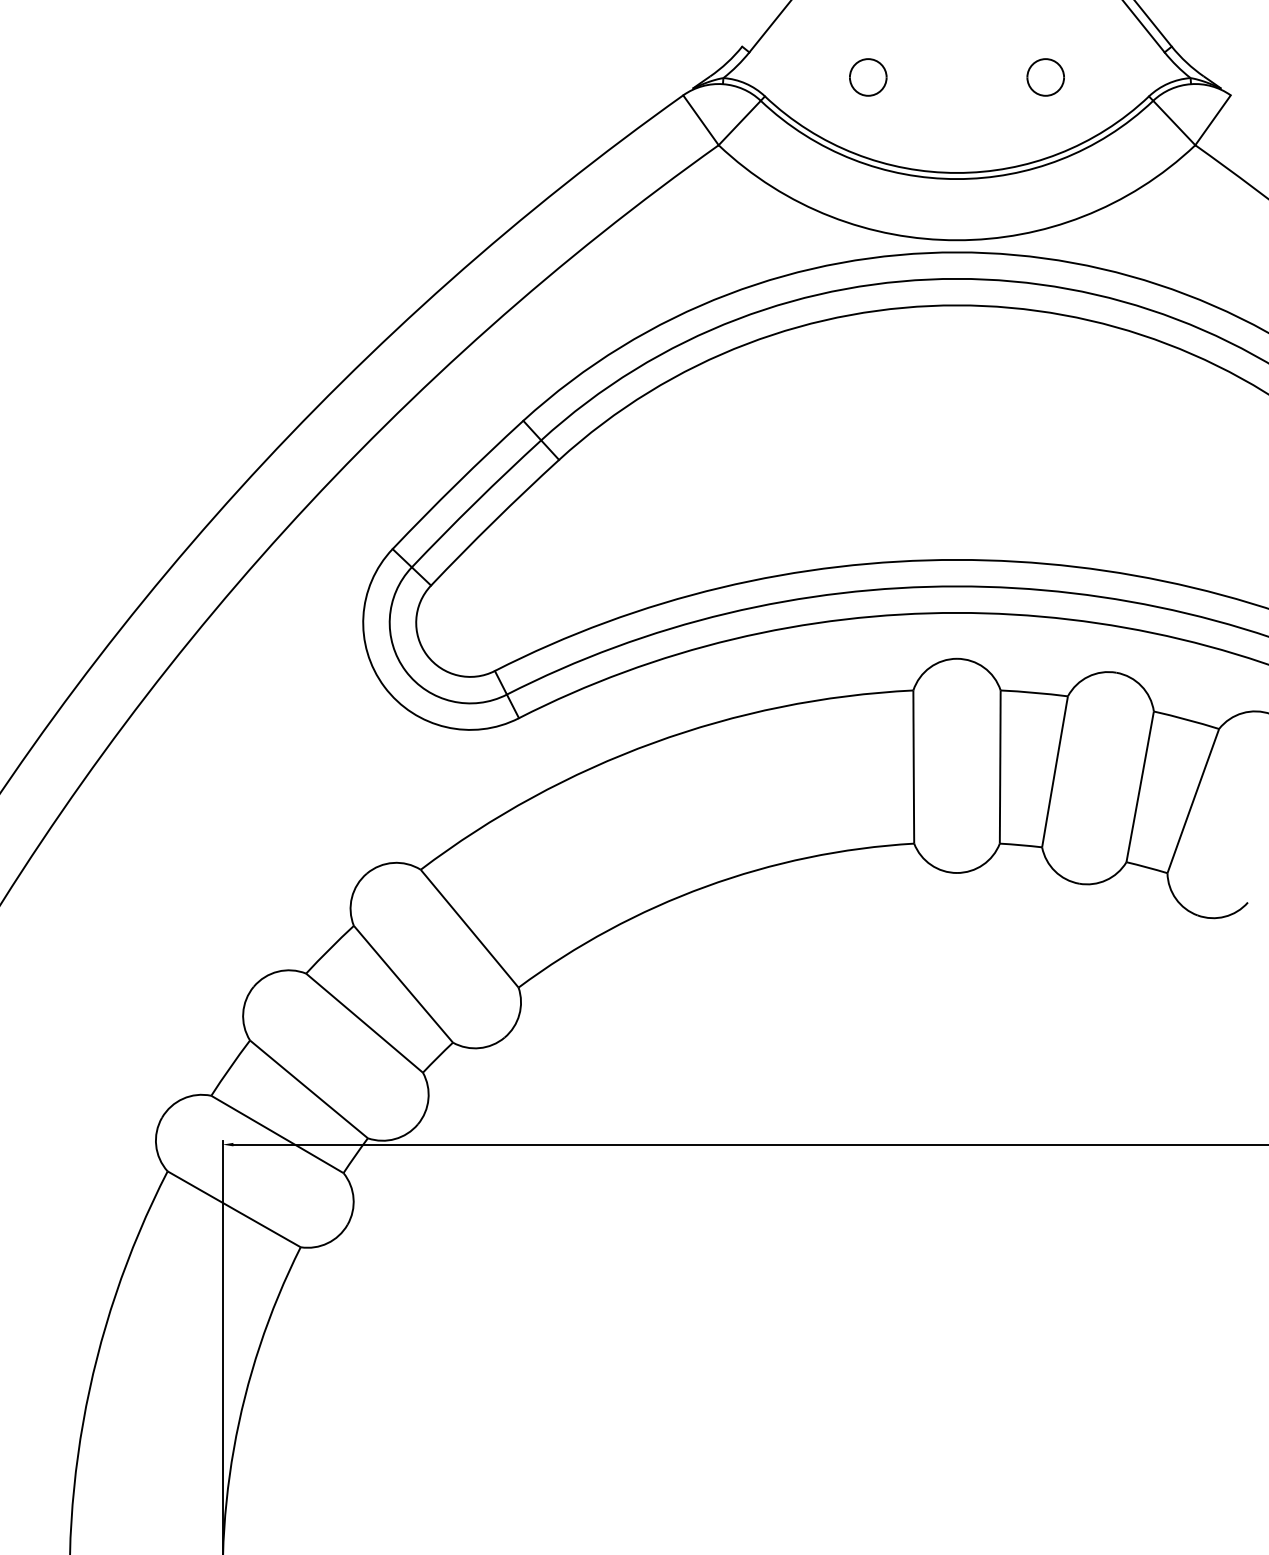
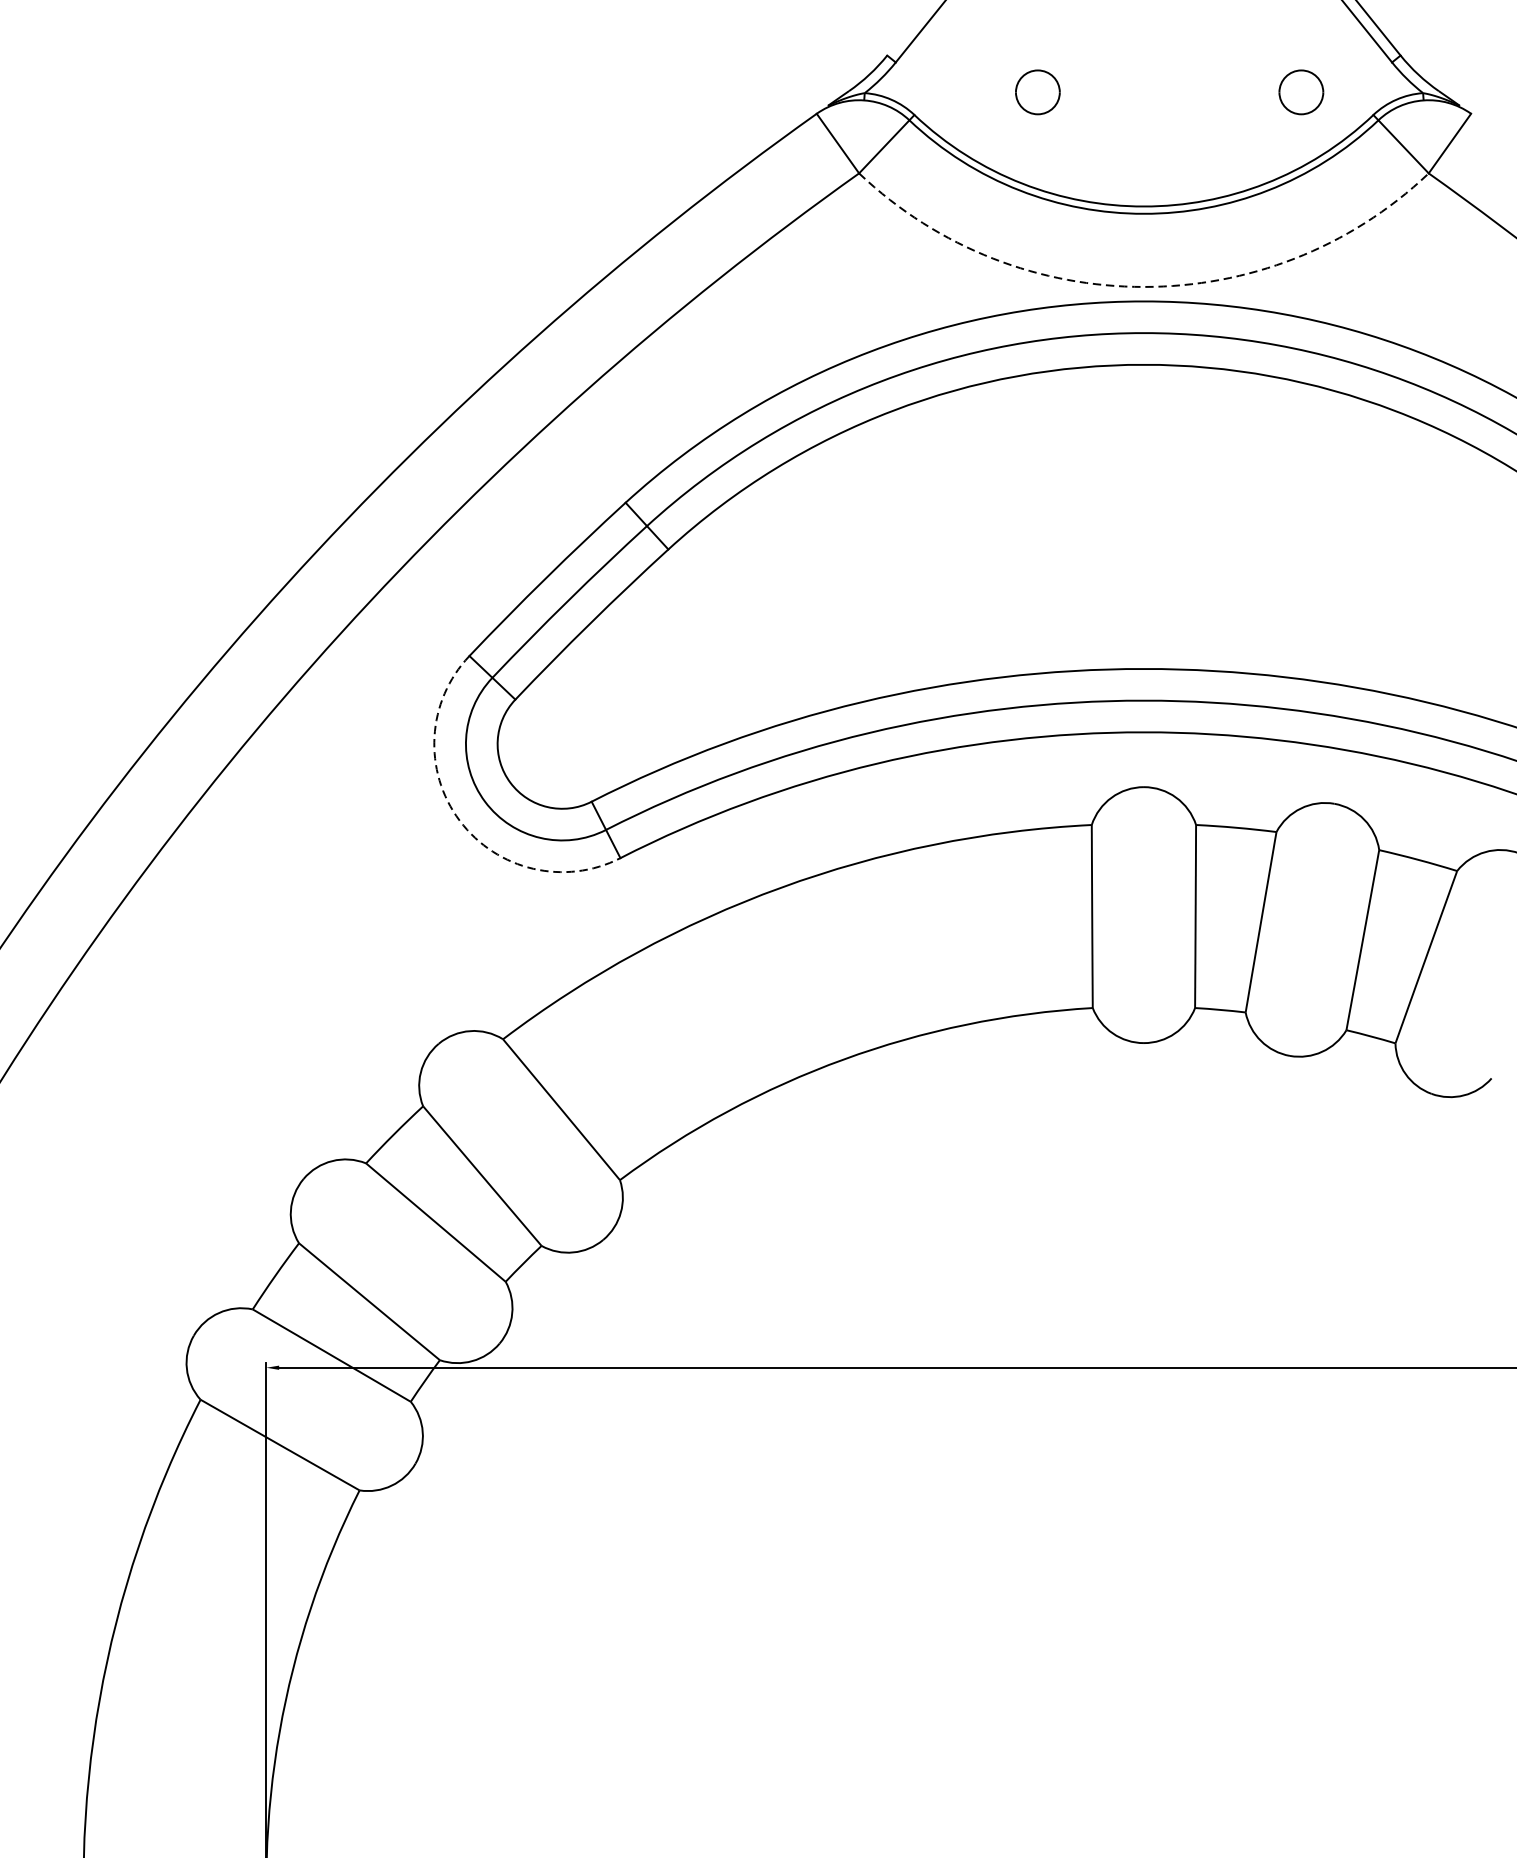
part: (1045, 77) -> (1301, 92), moved
arc: (957, 240) -> (1144, 287), solid -> dashed
arc: (384, 686) -> (459, 820), solid -> dashed

